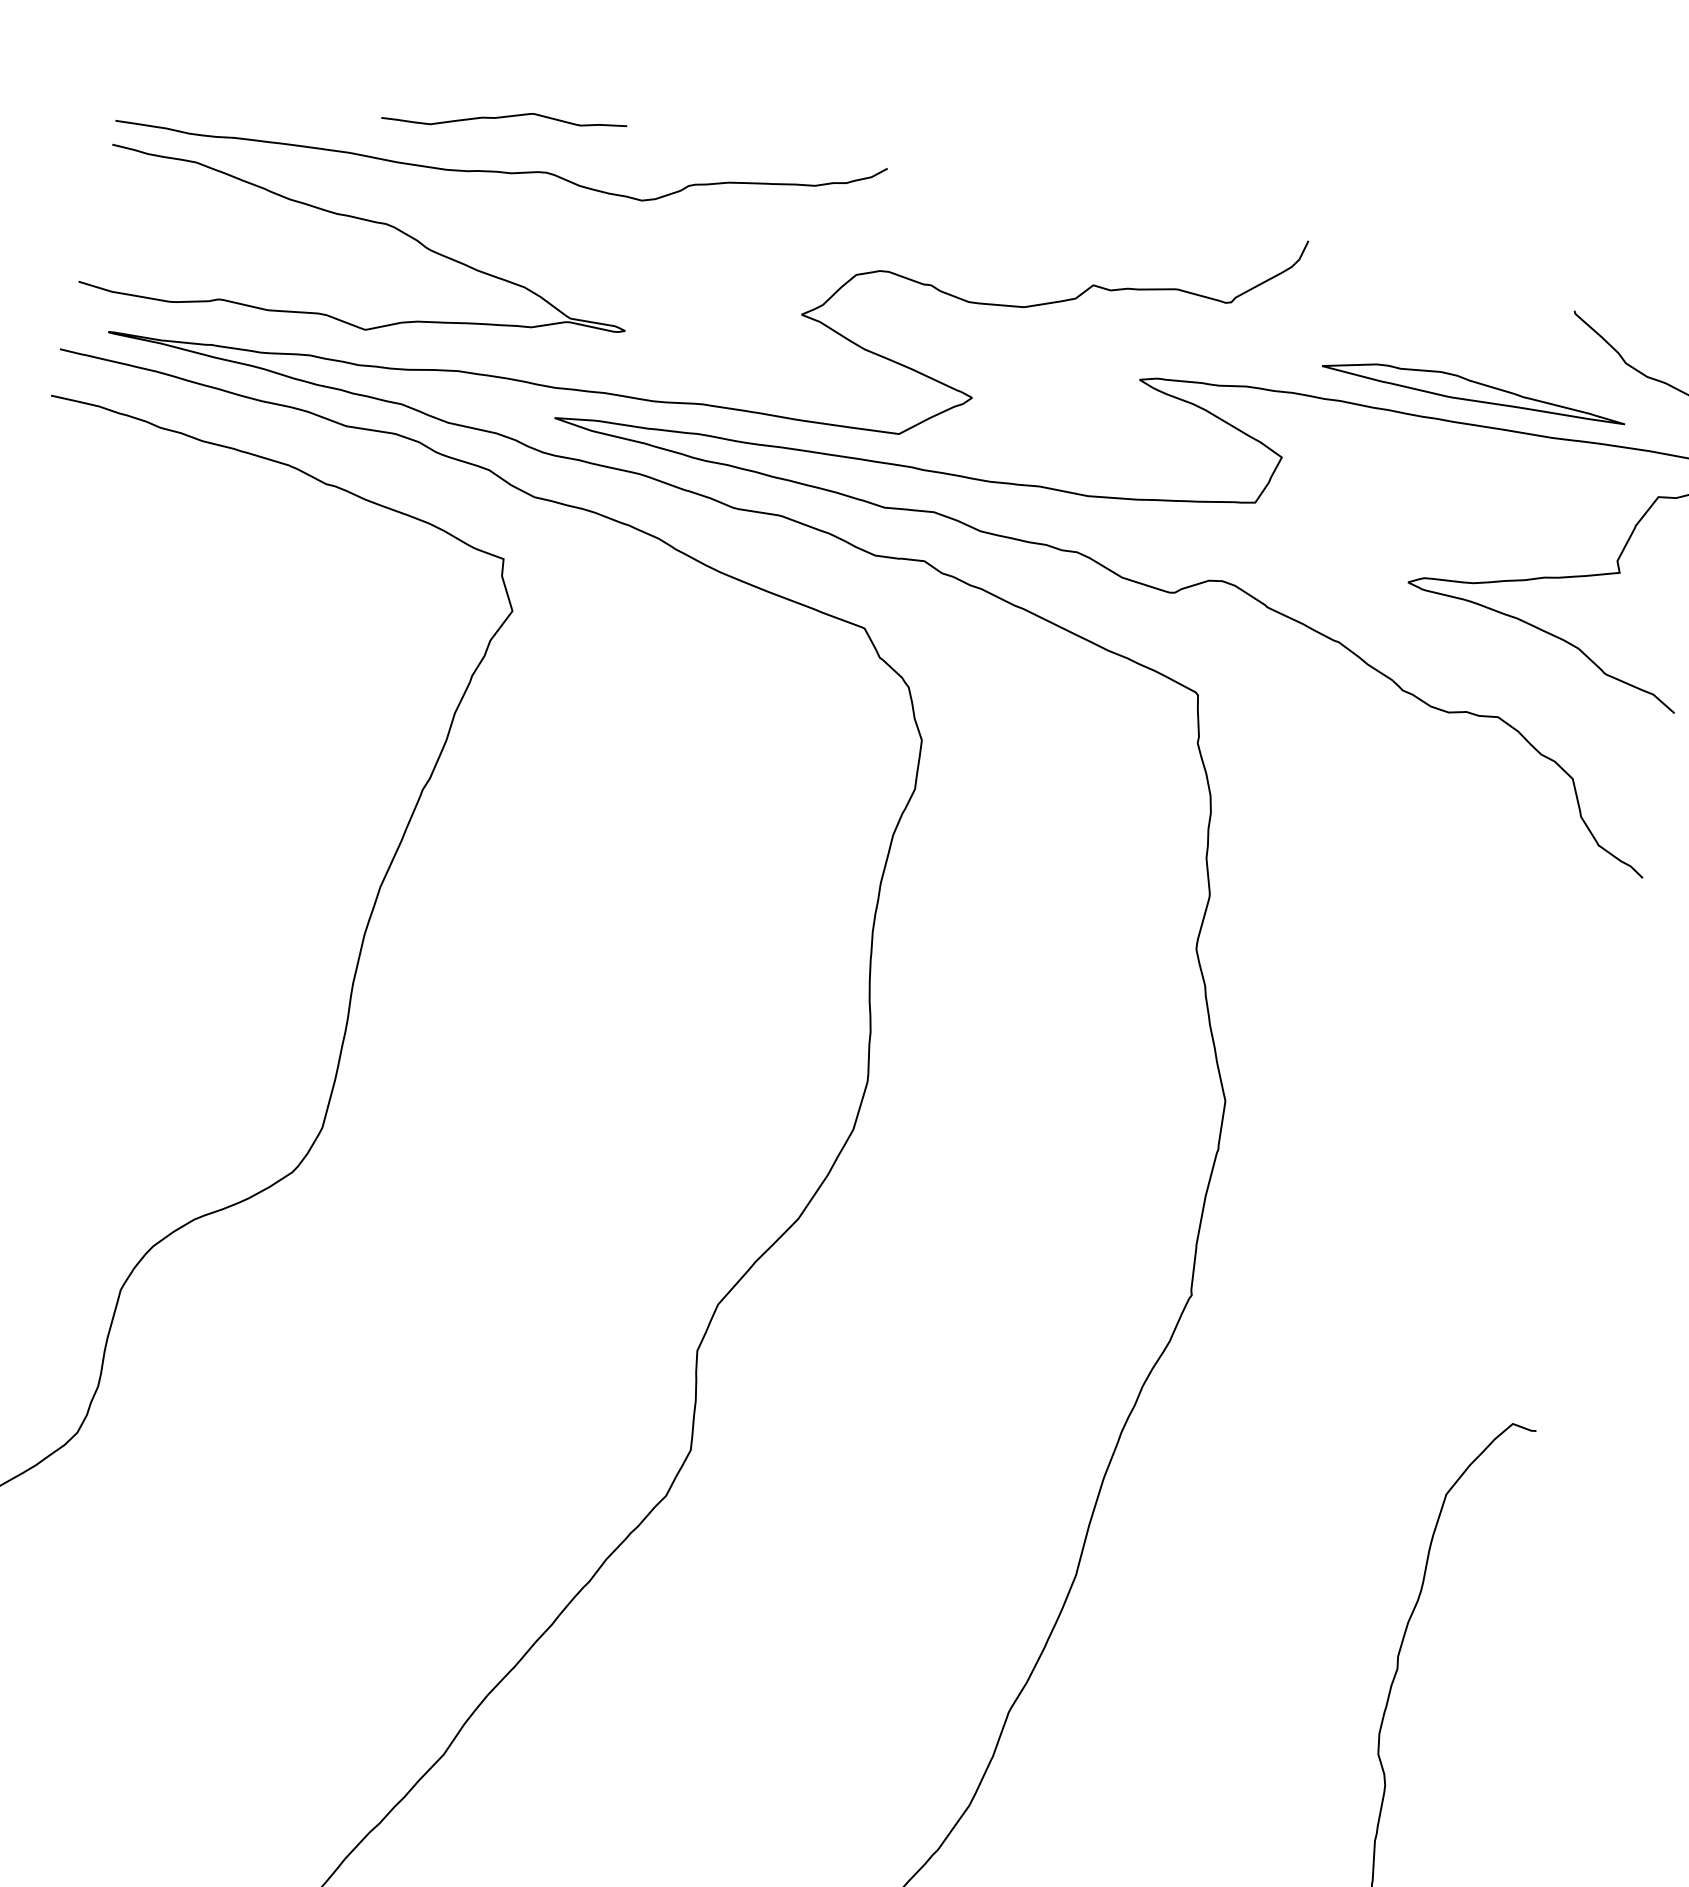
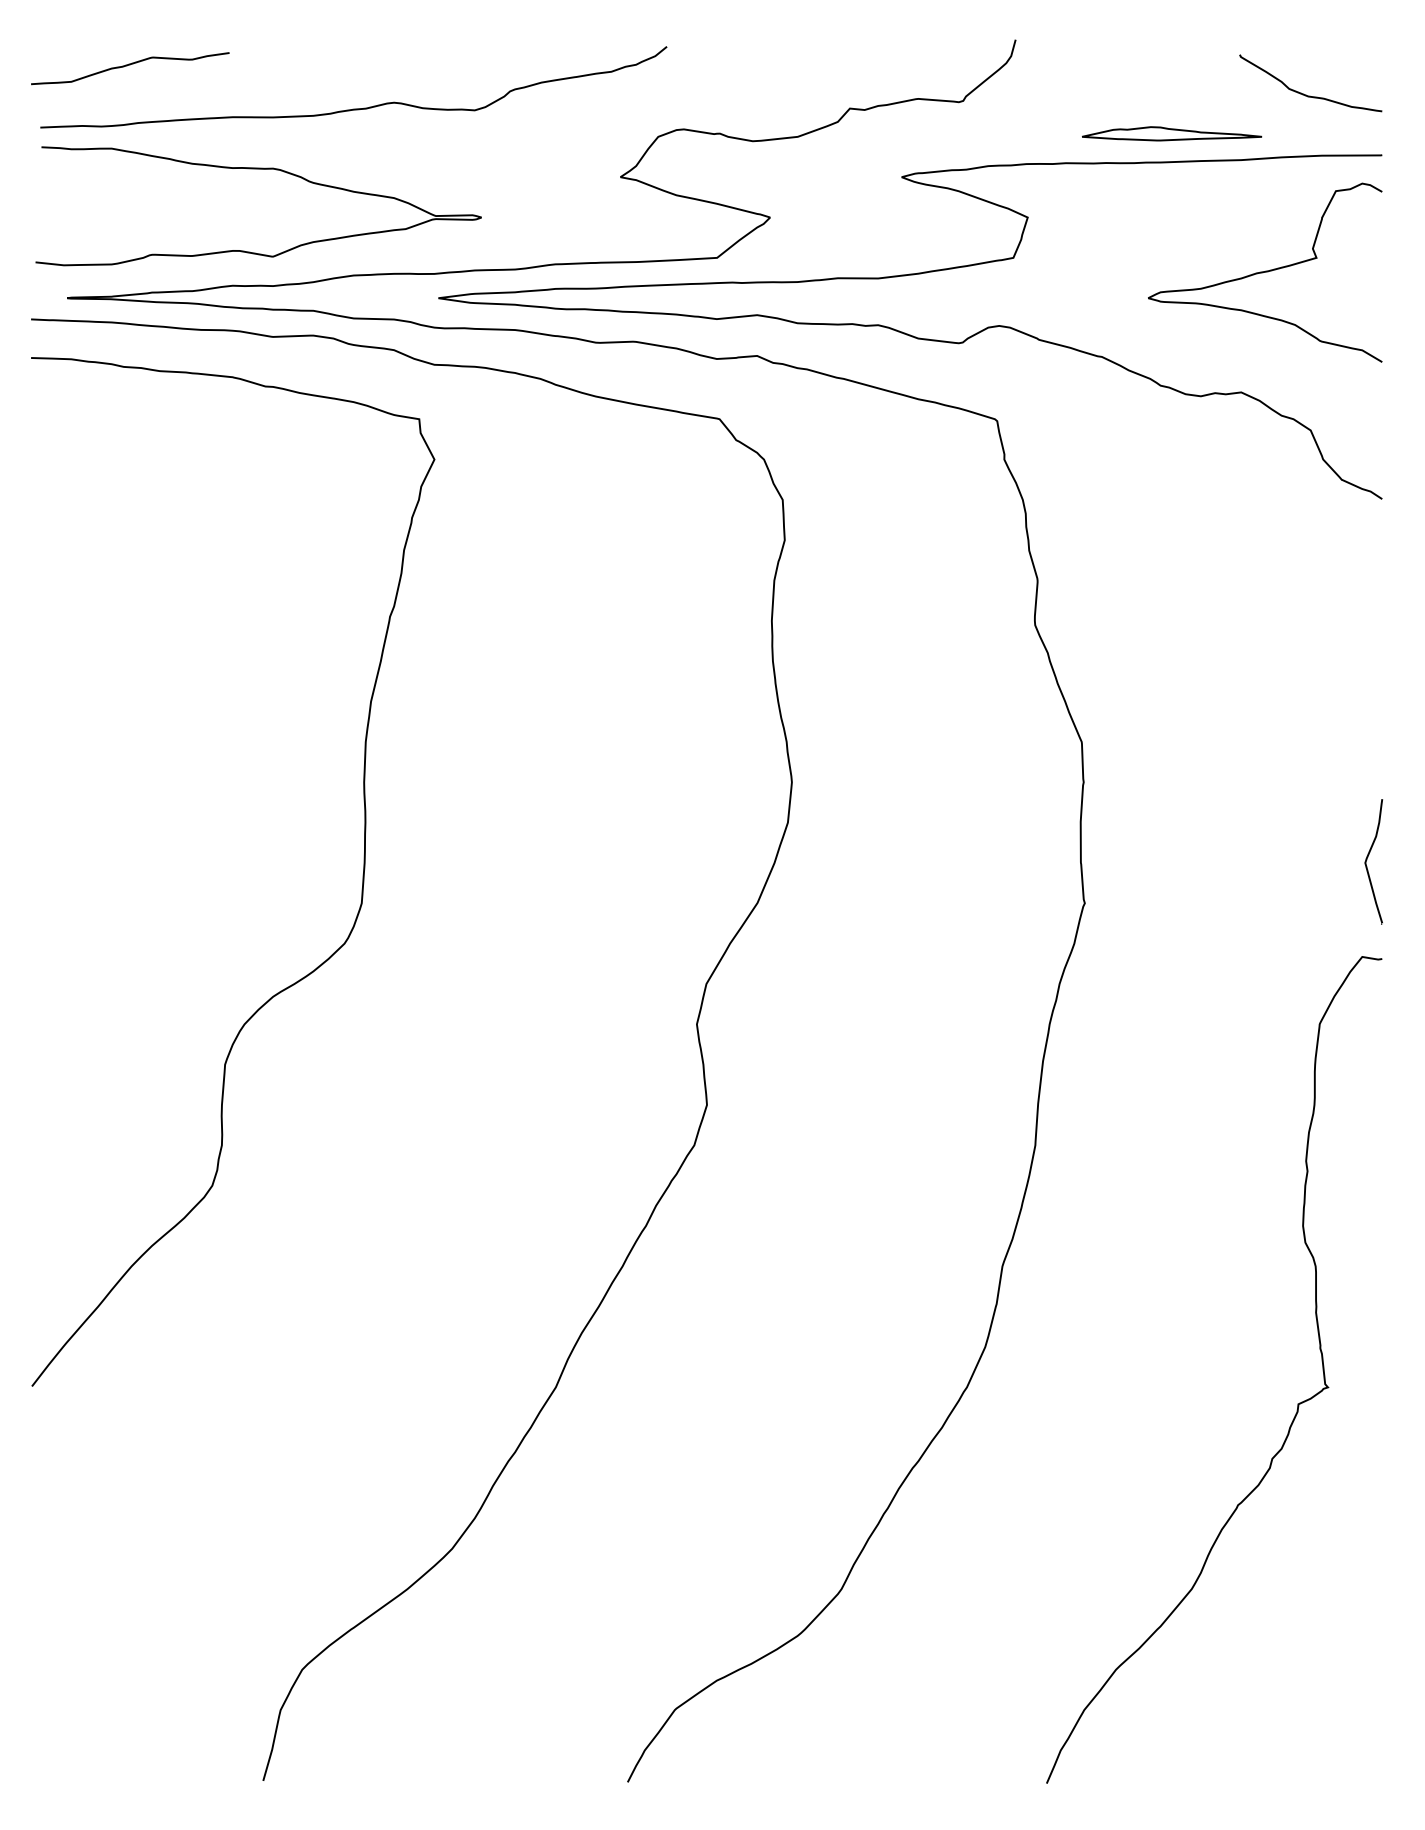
curve: (505, 118) -> (130, 65), moved
part: (1475, 389) -> (1172, 133), size x0.71
part: (1541, 1309) -> (1367, 860), added

